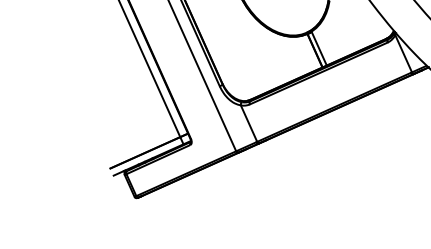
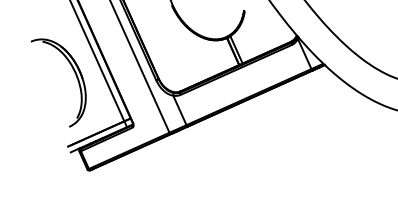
part: (118, 77) -> (74, 73), added

